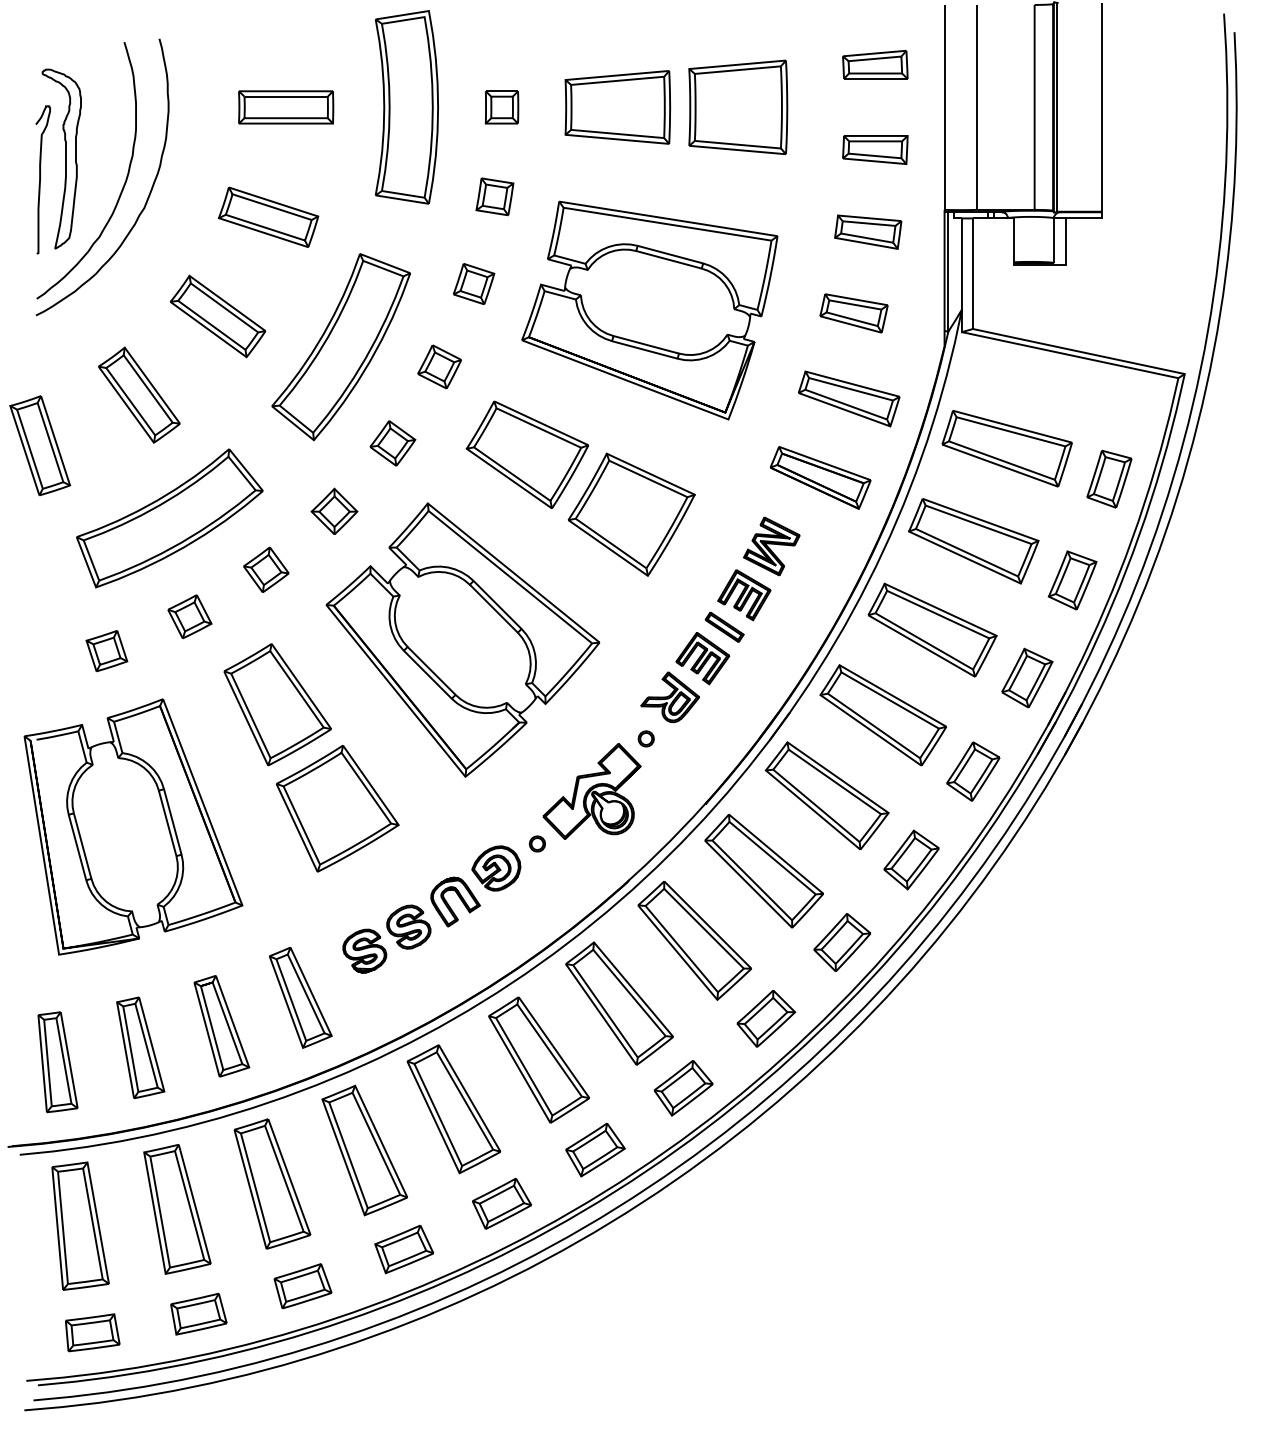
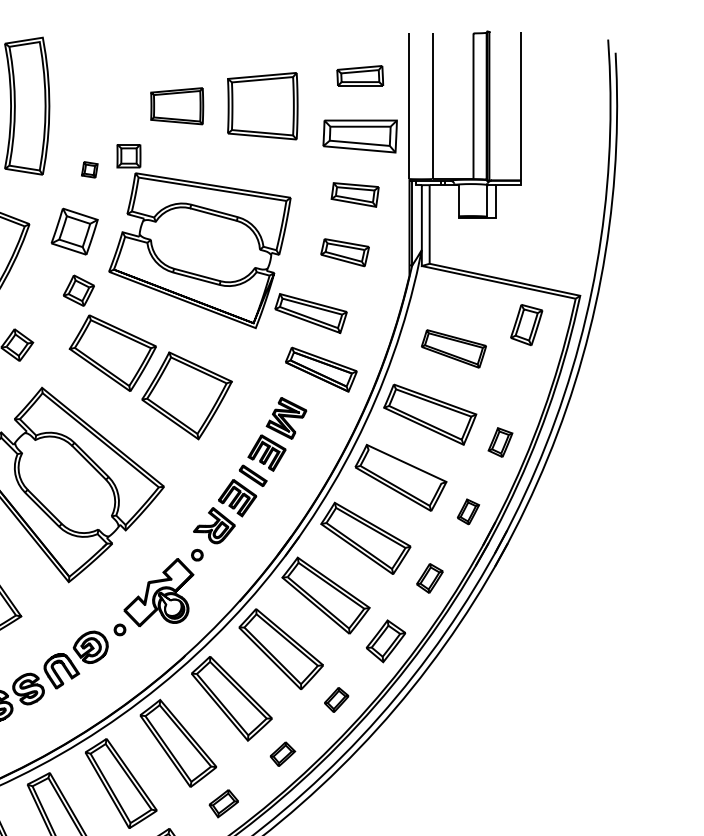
part: (501, 107) -> (128, 156), moved
part: (617, 107) -> (176, 106), size x0.7
part: (875, 149) -> (360, 136), size x1.6
part: (494, 196) -> (89, 169), size x0.6
part: (474, 284) -> (75, 232), size x1.6
part: (439, 366) -> (78, 290), moved
part: (849, 398) -> (311, 313), moved
part: (1006, 448) -> (453, 348), size x0.7
part: (1109, 478) -> (526, 324), moved
part: (1072, 580) -> (500, 442), size x0.7
line: (938, 614) -> (405, 466), removed
part: (1027, 677) -> (468, 511), size x0.6
part: (973, 771) -> (430, 578), size x0.7
part: (841, 942) -> (336, 699), size x0.6
part: (766, 1018) -> (282, 754), size x0.6
part: (683, 1088) -> (223, 803), size x0.7

